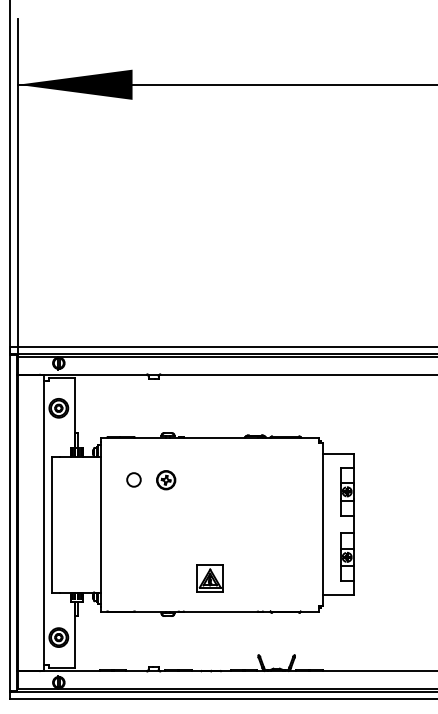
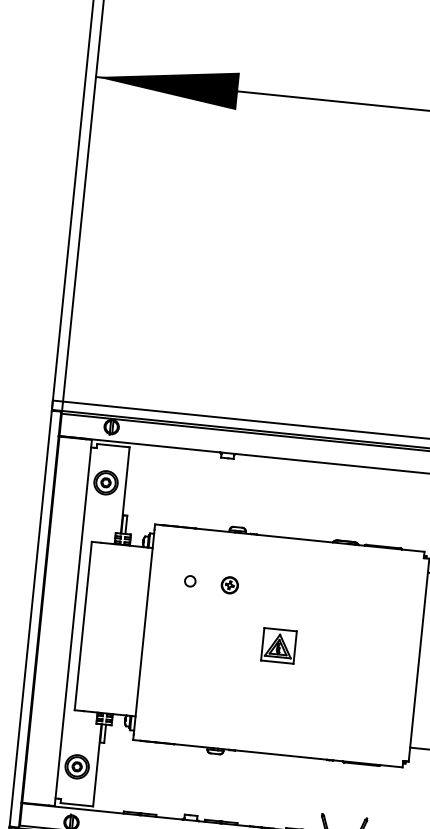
part: (165, 479) -> (229, 584), size x0.71
circle: (134, 480) -> (190, 581), size x0.62
part: (209, 578) -> (278, 645), moved

